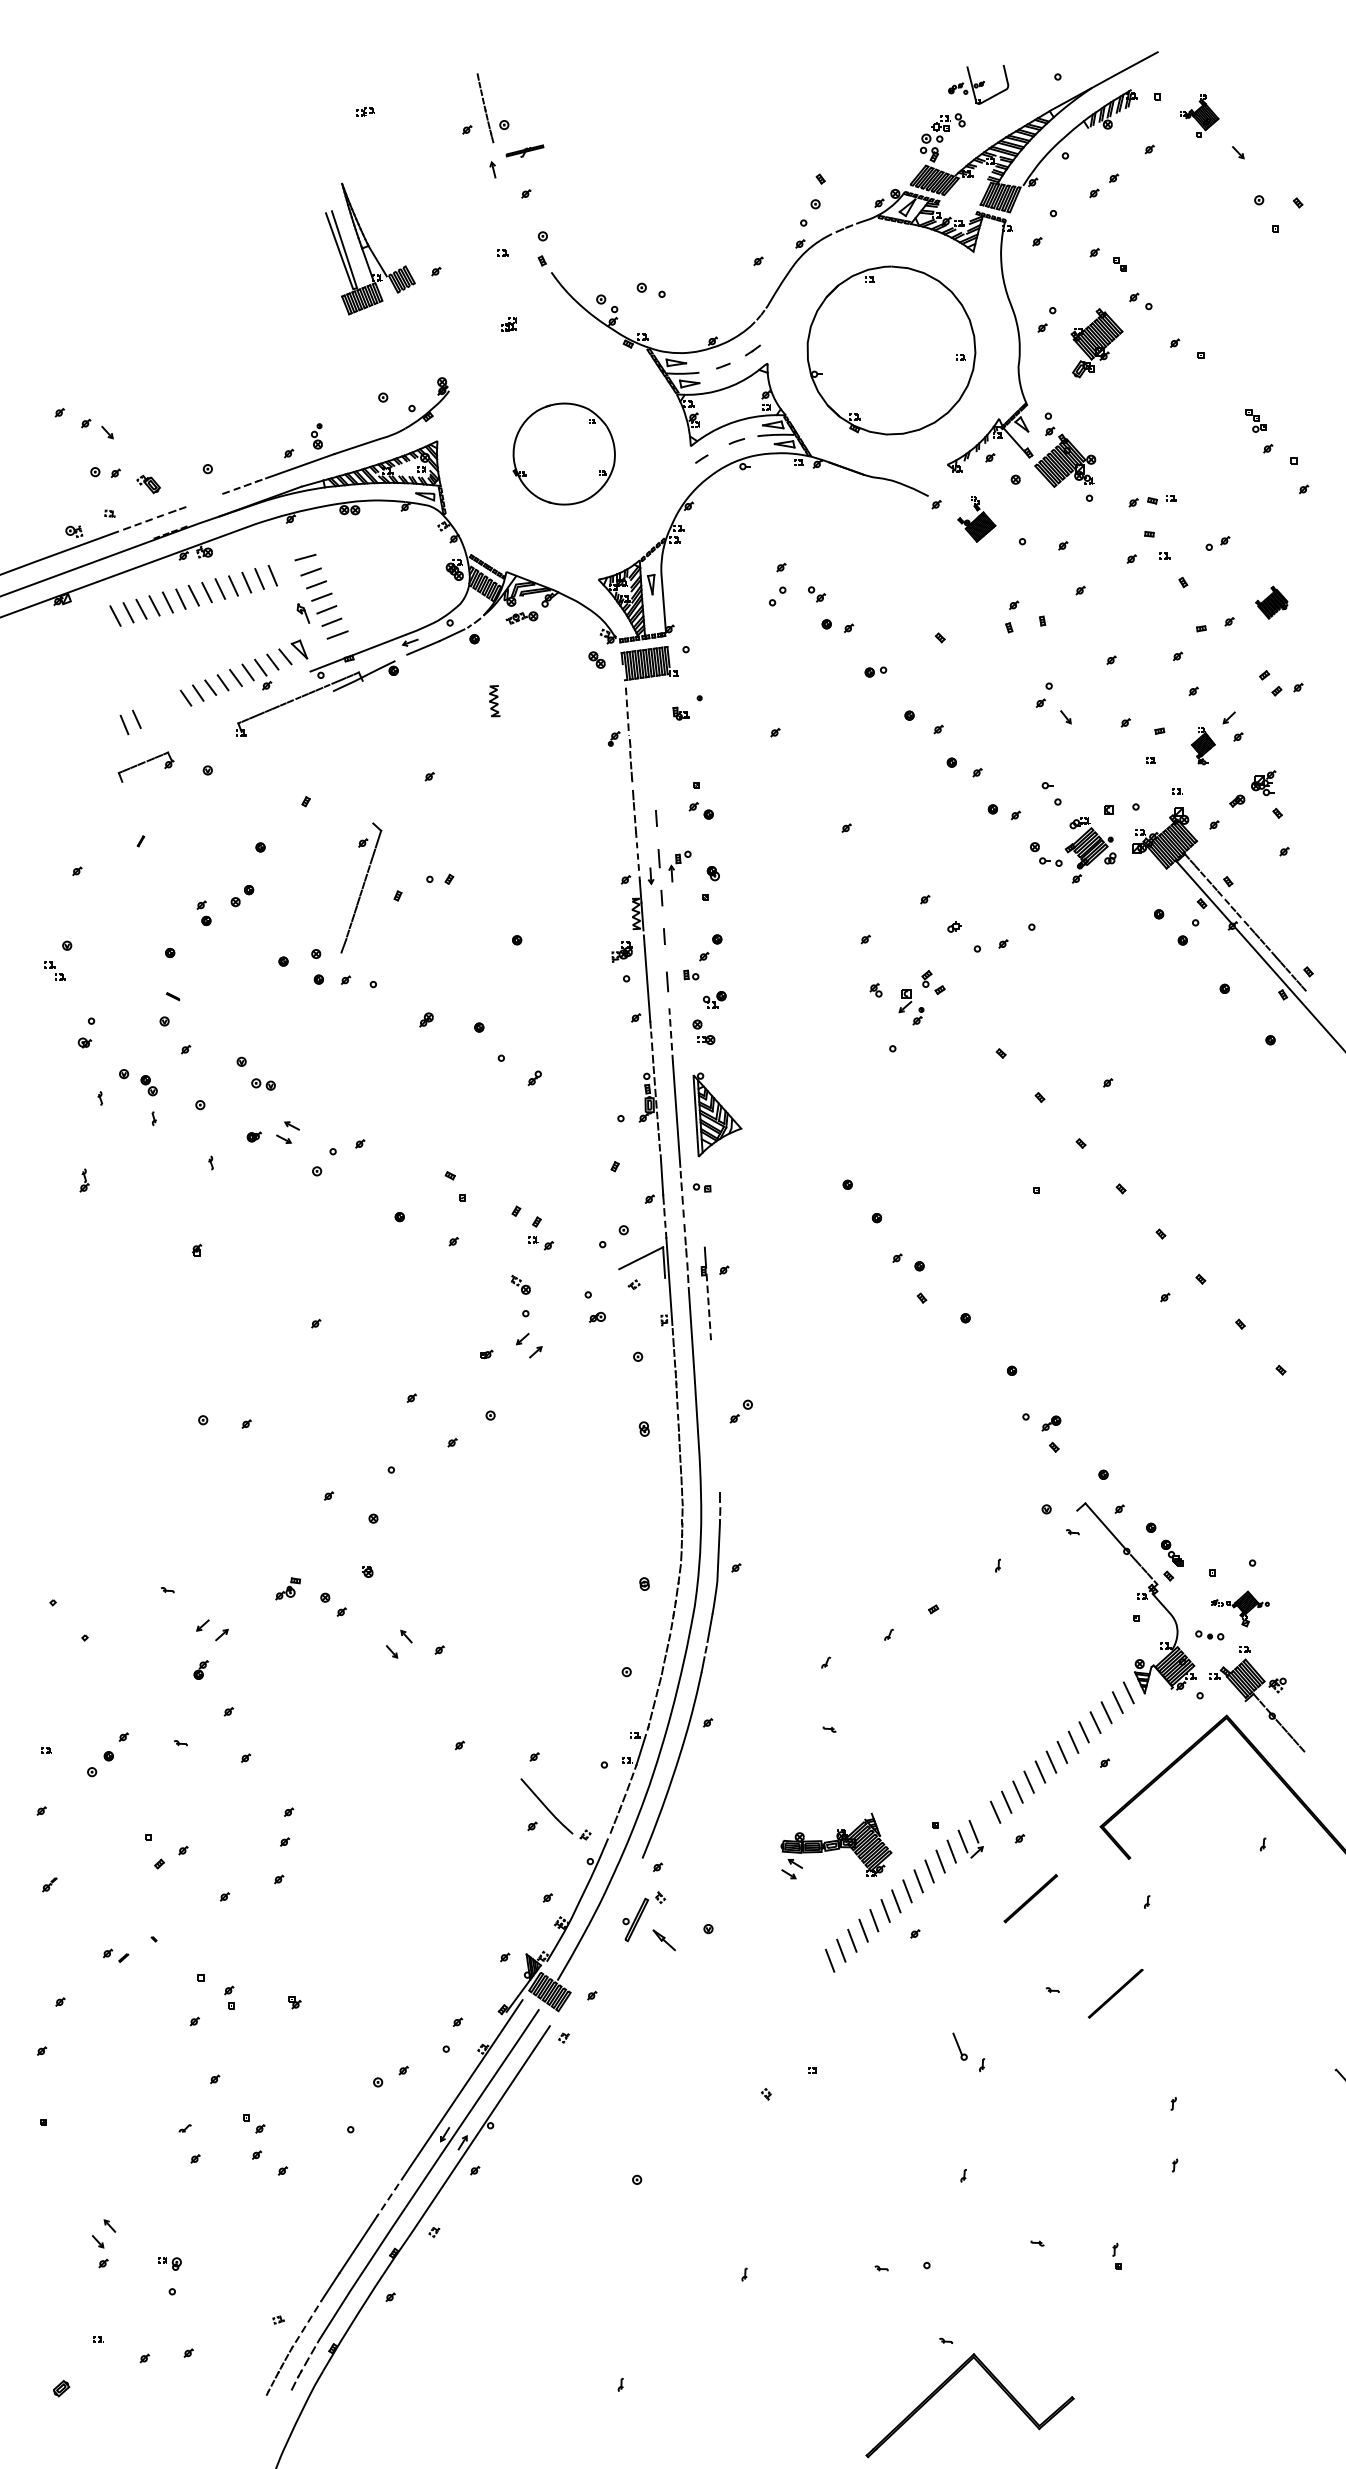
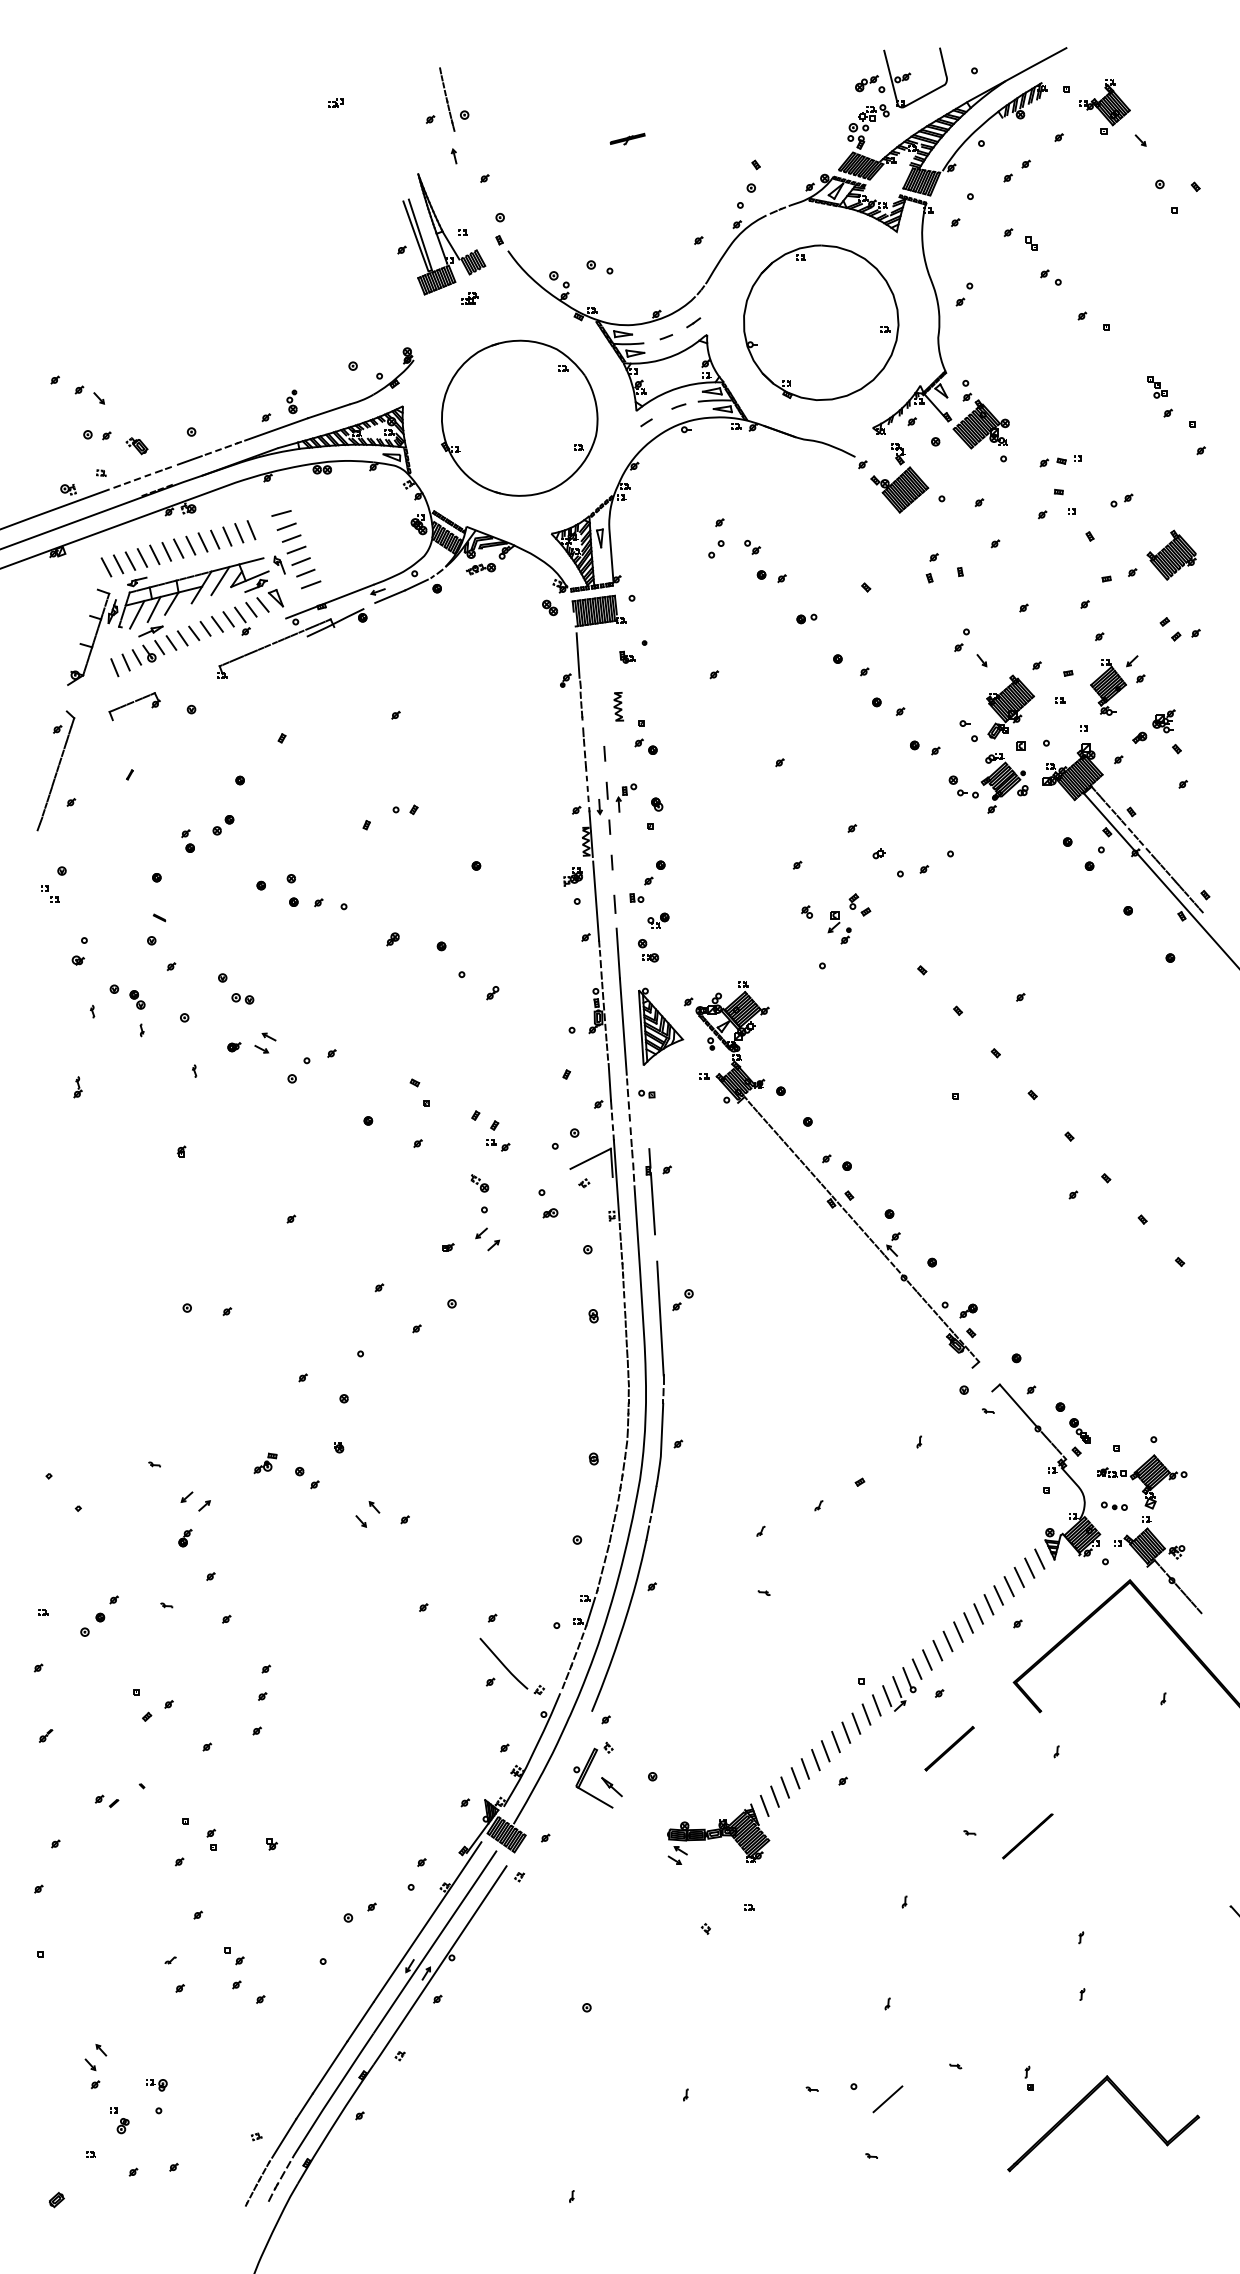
part: (978, 84) -> (901, 77), size x1.67
part: (1199, 115) -> (1104, 106), size x1.43
part: (524, 150) -> (627, 138), moved
part: (370, 249) -> (444, 234), moved
part: (1096, 342) -> (1010, 706), moved
part: (563, 453) -> (519, 417), size x1.67
line: (205, 500) -> (189, 460), added
part: (976, 519) -> (899, 478), size x1.67
part: (1271, 602) -> (1171, 554), size x1.67
part: (177, 679) -> (163, 625), added
curve: (494, 699) -> (618, 705), moved
line: (627, 712) -> (578, 656), dashed -> solid
part: (1203, 746) -> (1108, 687), size x1.67
part: (360, 887) -> (55, 770), moved
line: (671, 1035) -> (618, 953), dashed -> solid
part: (892, 1284) -> (822, 1183), added
line: (708, 1306) -> (652, 1203), dashed -> solid
line: (716, 1431) -> (660, 1318), added
part: (1240, 1608) -> (1142, 1481), size x1.67
part: (836, 1845) -> (718, 1833), moved
line: (646, 1951) -> (595, 1797), added
part: (960, 2047) -> (909, 1680), moved
line: (391, 2194) -> (360, 2021), dashed -> solid
line: (963, 2279) -> (887, 2099), added
part: (129, 2302) -> (119, 2120), added
line: (308, 2321) -> (284, 2138), dashed -> solid
part: (948, 2382) -> (1083, 2102), moved

